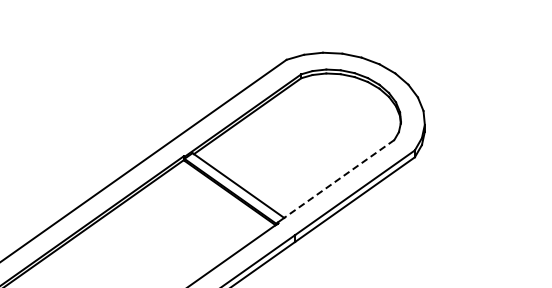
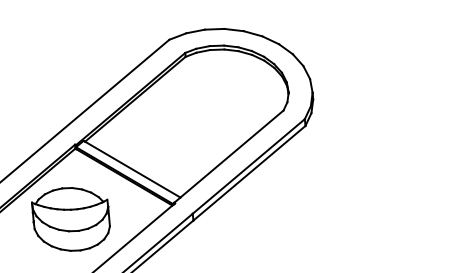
line: (338, 179) -> (231, 154), dashed -> solid
part: (173, 230) -> (71, 219), added

